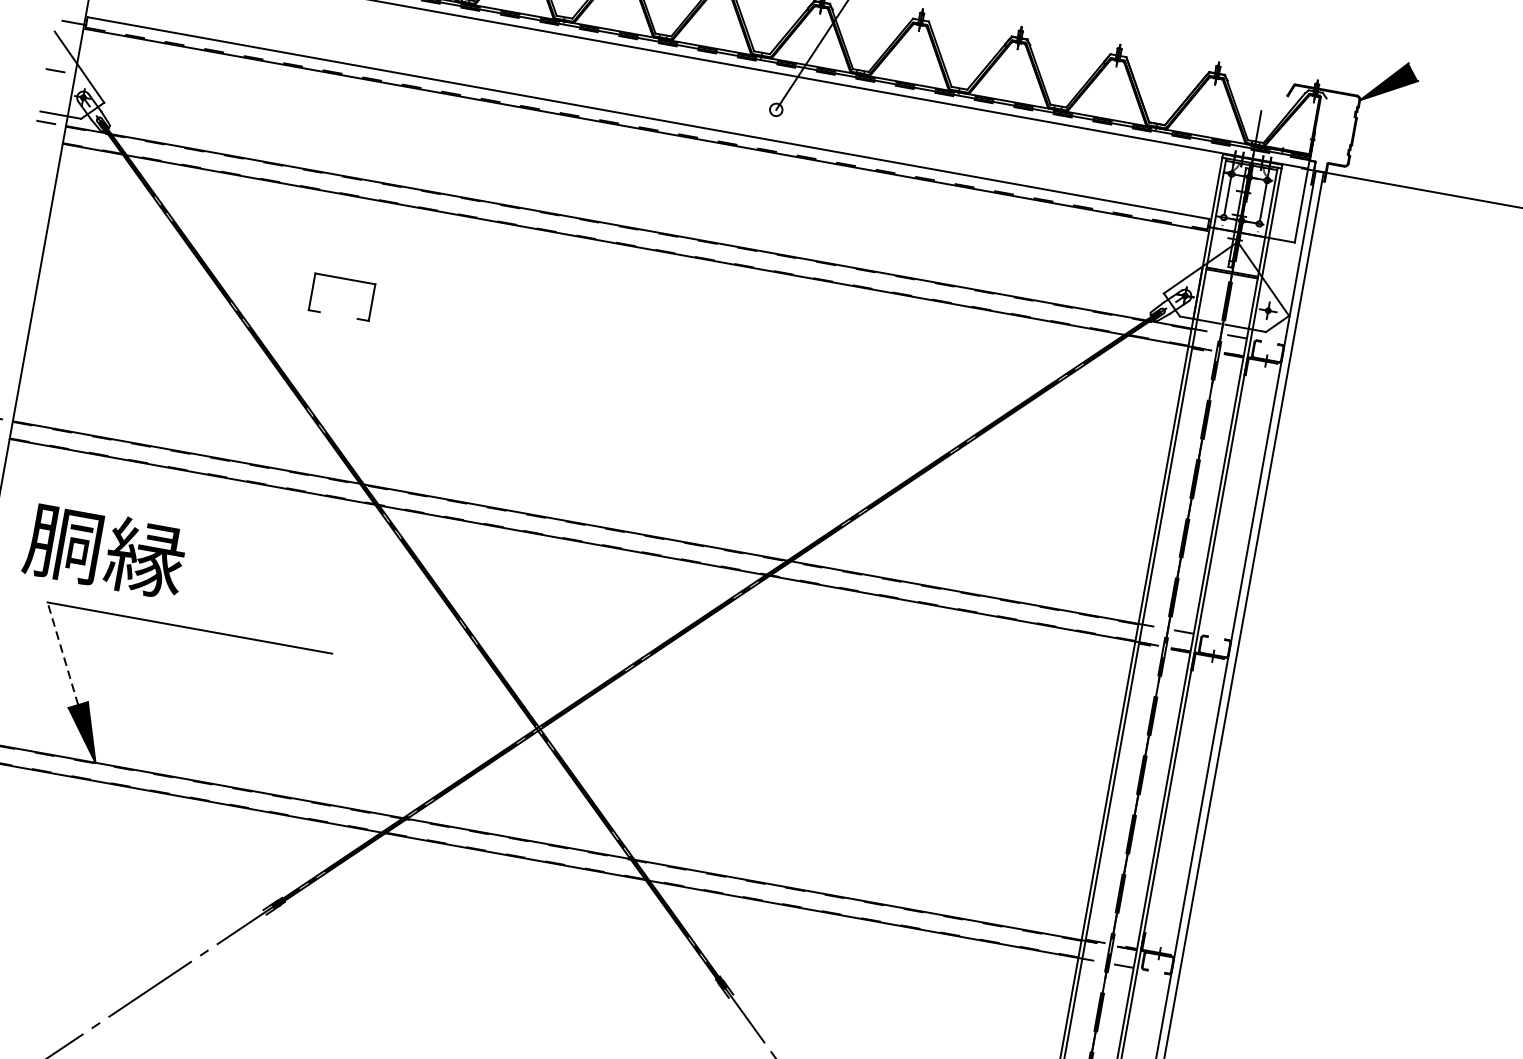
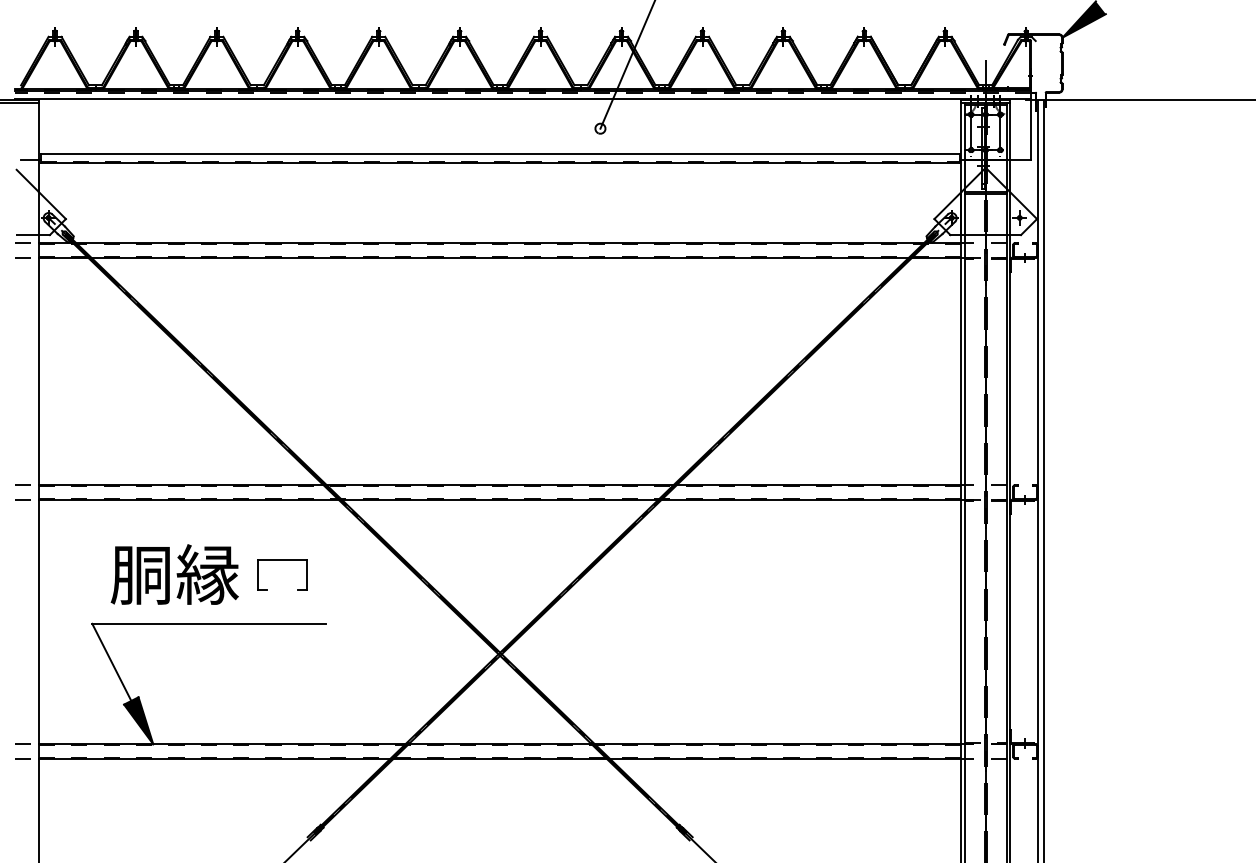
line: (55, 70) -> (22, 257), moved
part: (345, 278) -> (282, 560), moved
text: (105, 550) -> (174, 574), moved
line: (62, 652) -> (111, 661), dashed -> solid

